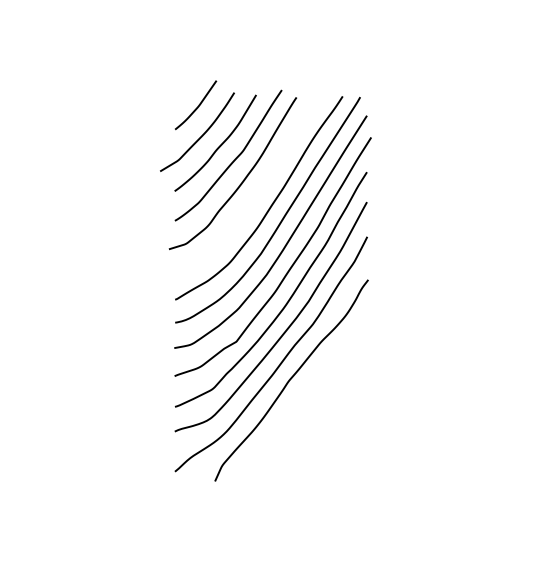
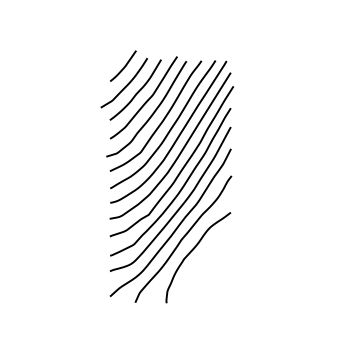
curve: (258, 190) -> (162, 119), added
curve: (305, 400) -> (192, 251), added

